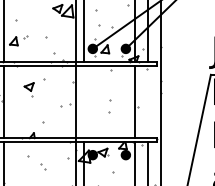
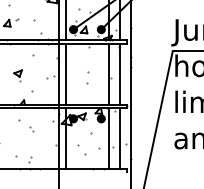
part: (28, 89) -> (17, 75), moved
line: (84, 101) -> (66, 73), added
line: (147, 101) -> (119, 73), added

